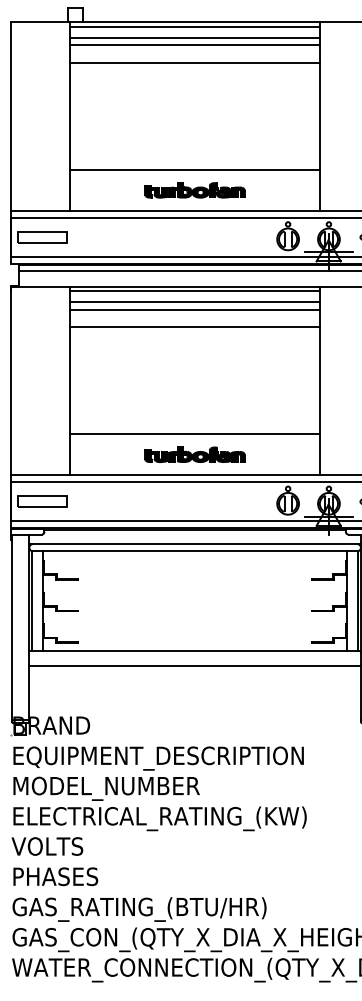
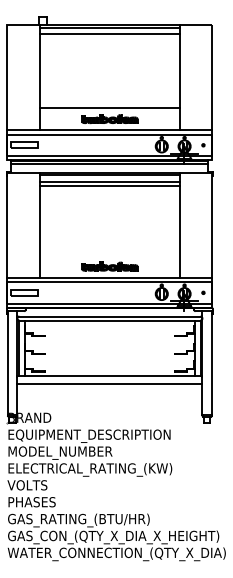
line: (194, 46) -> (109, 38), removed
line: (194, 62) -> (109, 47), removed
line: (194, 327) -> (109, 195), removed
line: (194, 434) -> (109, 255), removed

